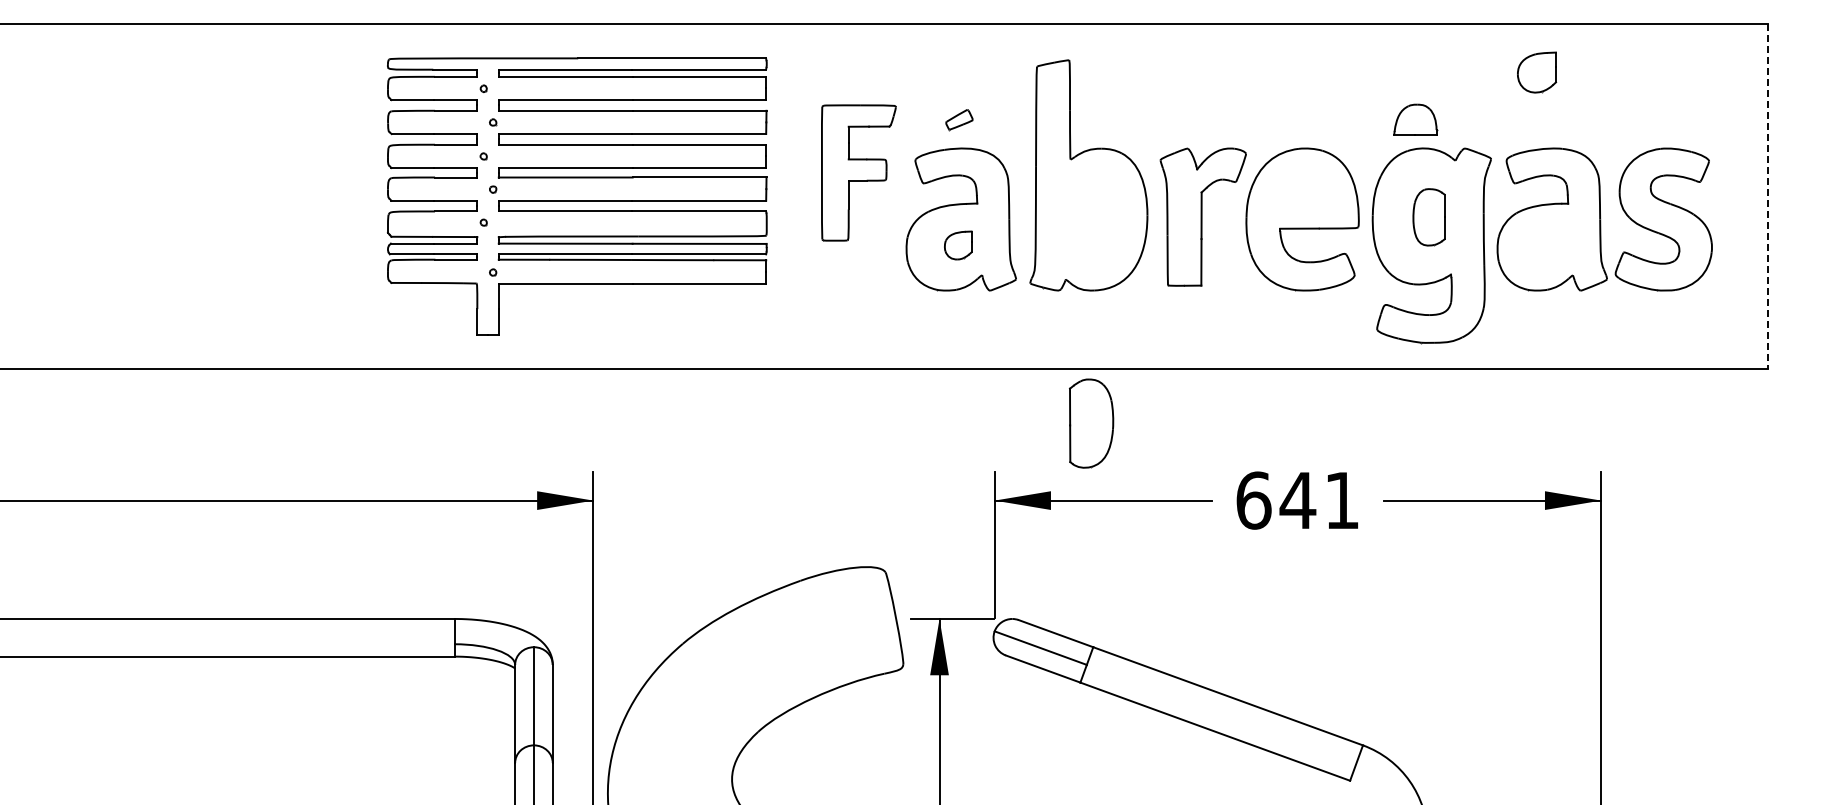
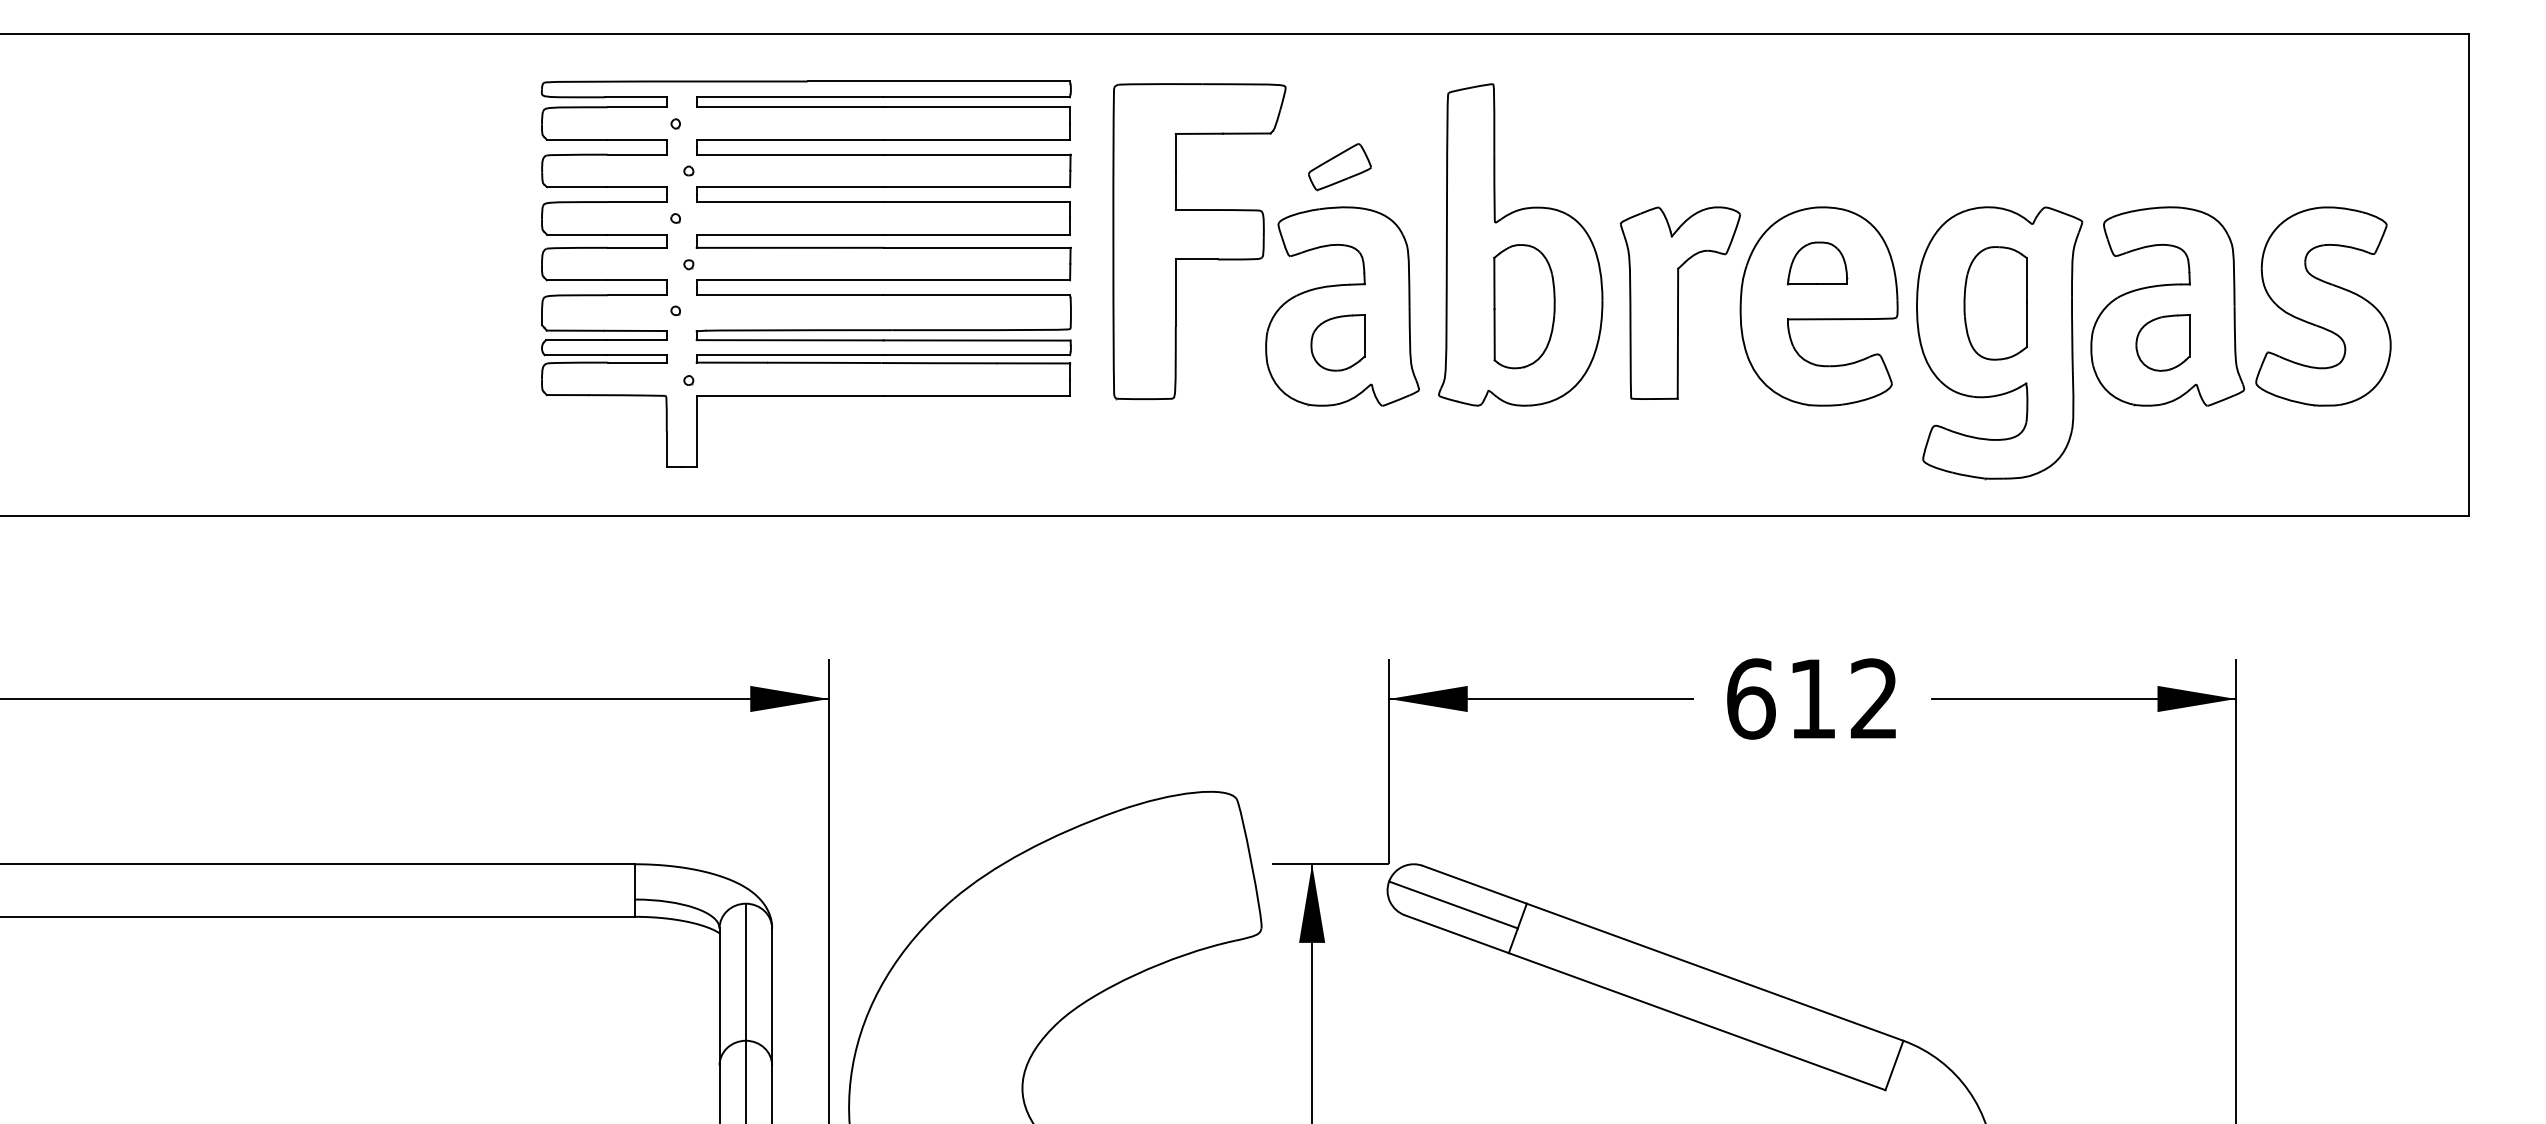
part: (1537, 72) -> (2163, 342), moved
part: (959, 119) -> (1340, 166), size x1.67
part: (1415, 119) -> (1817, 263), moved
part: (858, 172) -> (1198, 240), size x1.67
line: (1768, 197) -> (2469, 275), dashed -> solid
part: (1428, 217) -> (1994, 303), size x1.43
part: (958, 245) -> (1338, 342), size x1.43
part: (1091, 423) -> (1524, 306), moved
text: (1318, 499) -> (1841, 697), 641 -> 612

